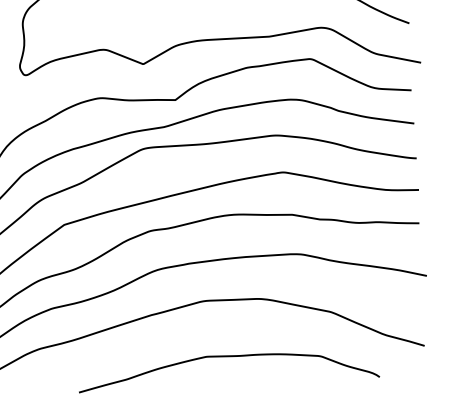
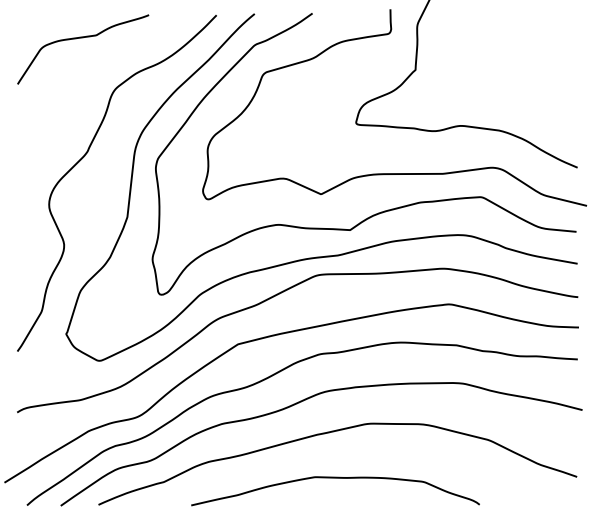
curve: (228, 357) -> (335, 478), moved

